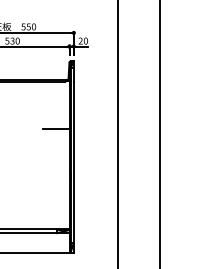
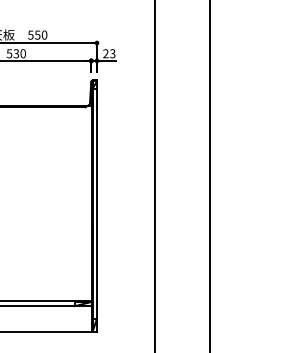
text: (85, 40) -> (112, 53), 20 -> 23
line: (55, 129) -> (73, 169), removed

